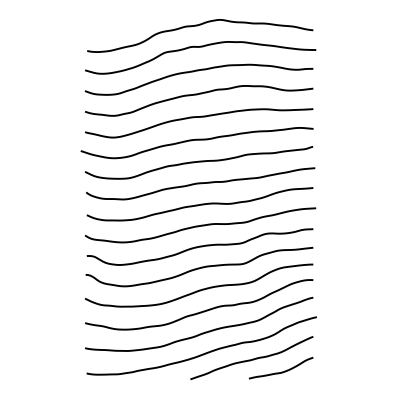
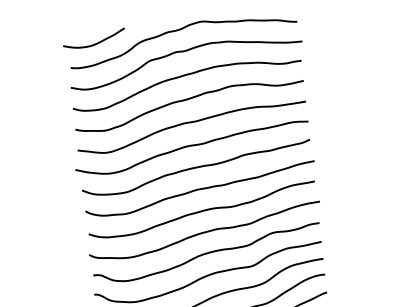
curve: (113, 29) -> (94, 43), added

